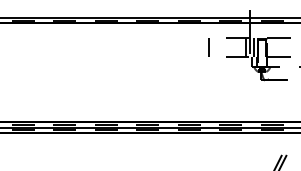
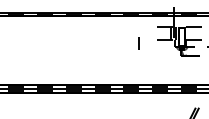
line: (208, 48) -> (138, 43), moved

